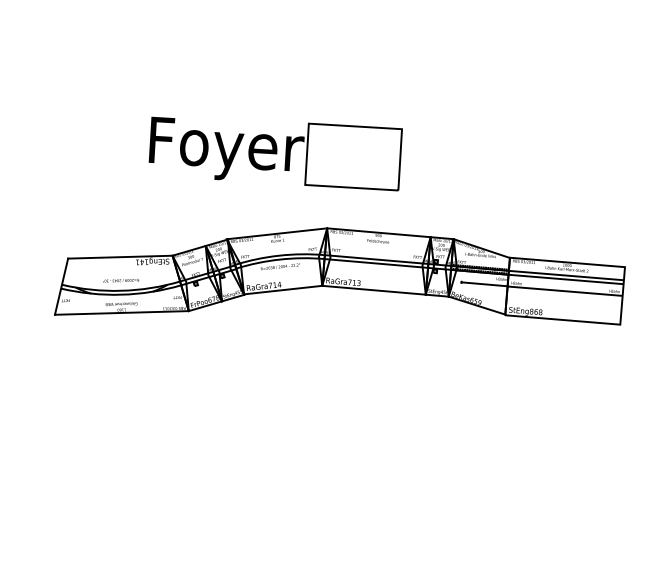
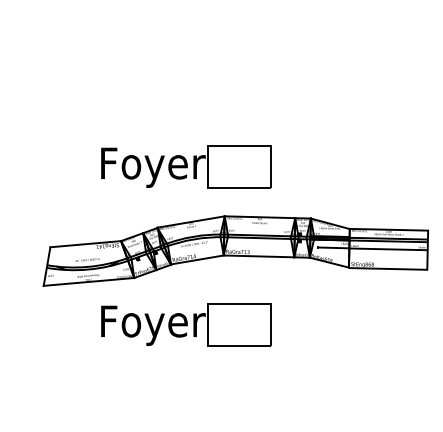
part: (261, 384) -> (186, 324), added

